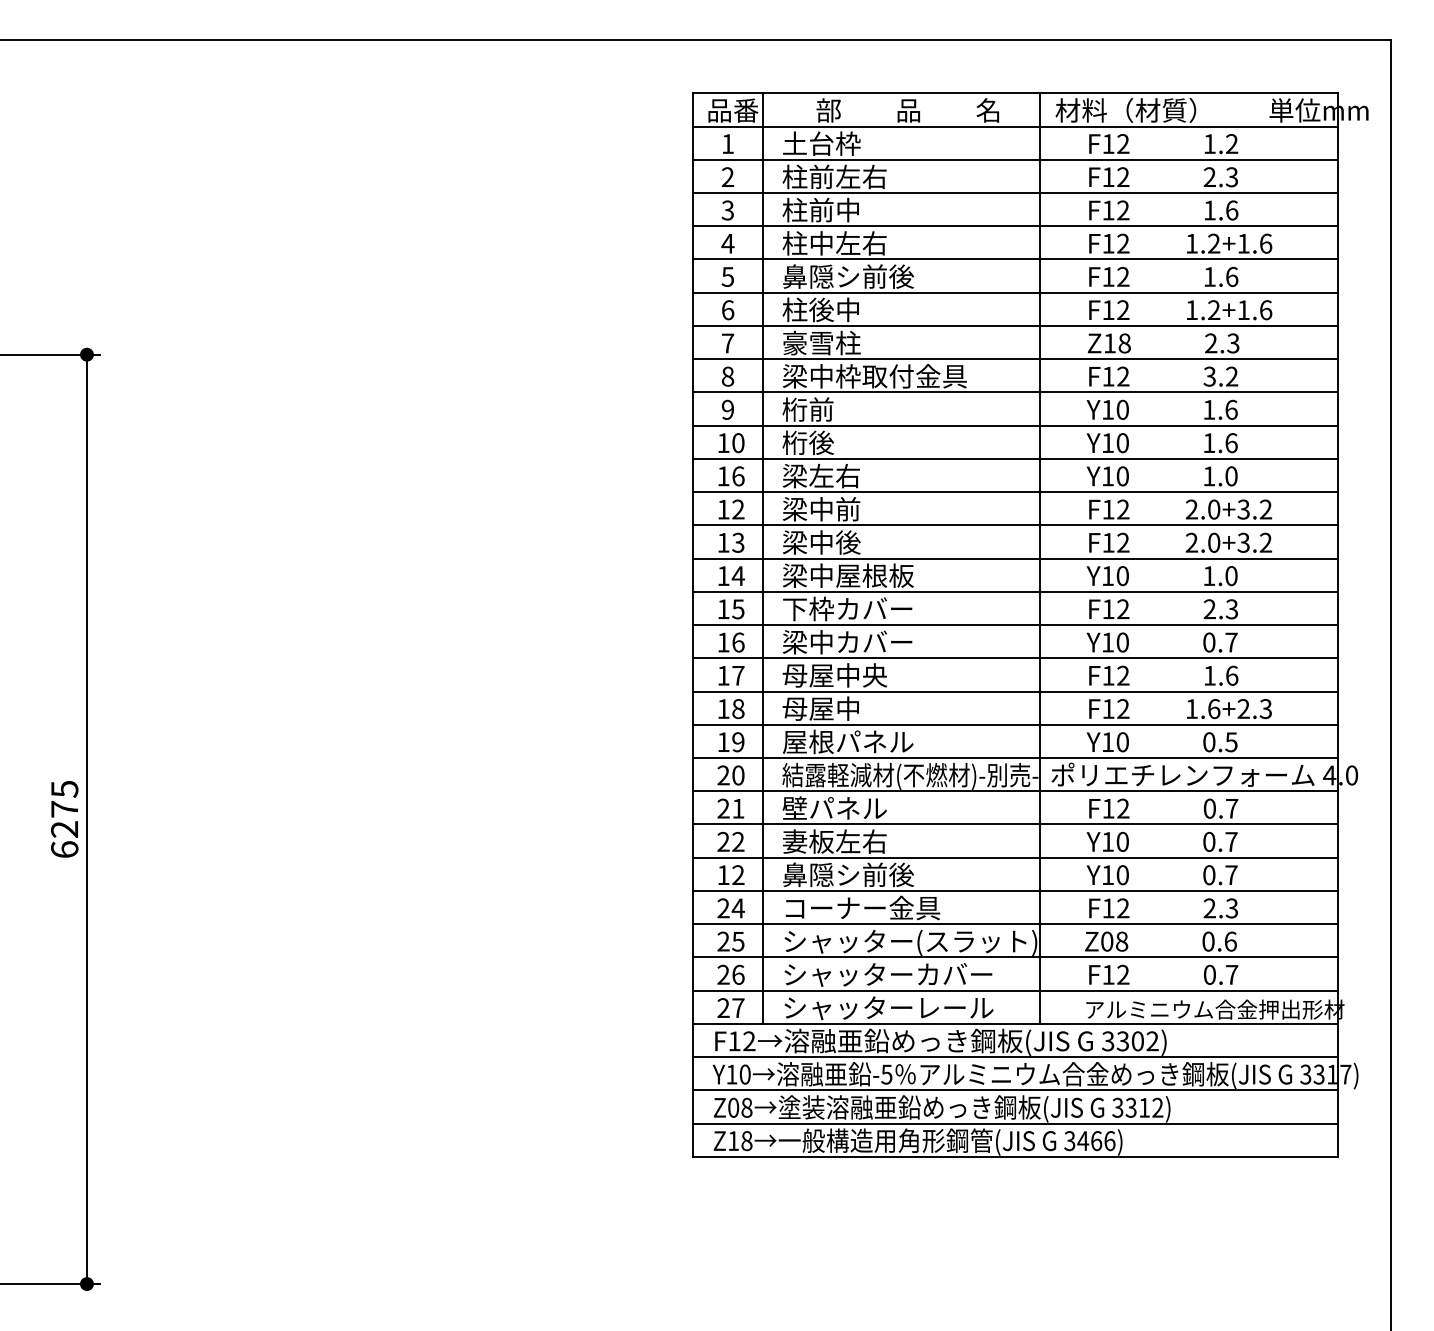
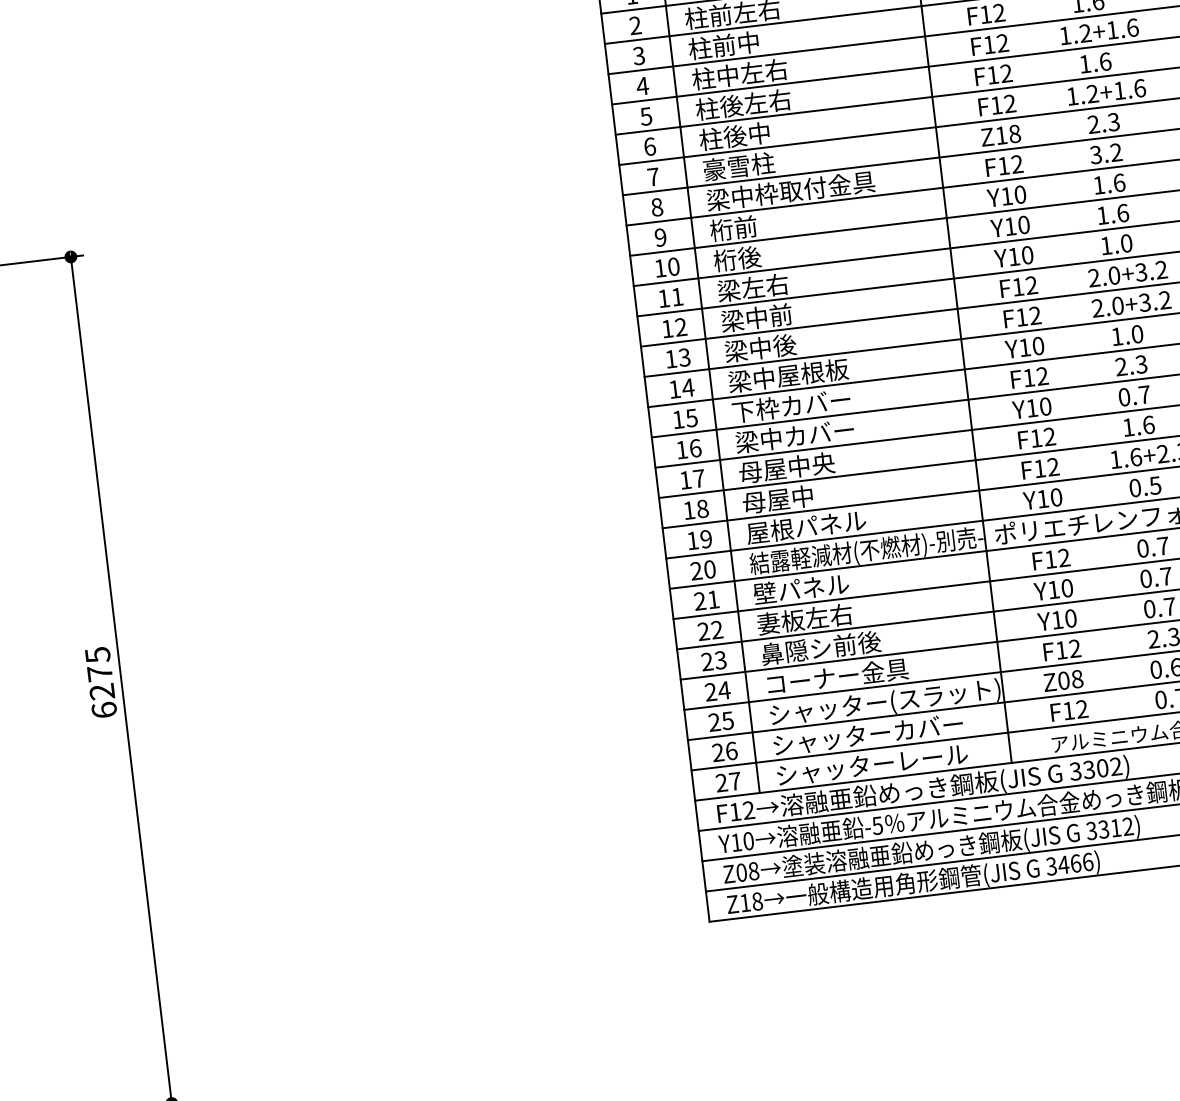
text: (848, 276) -> (756, 103), 鼻隠シ前後 -> 柱後左右
text: (738, 476) -> (677, 297), 16 -> 11
text: (730, 875) -> (713, 661), 12 -> 23

